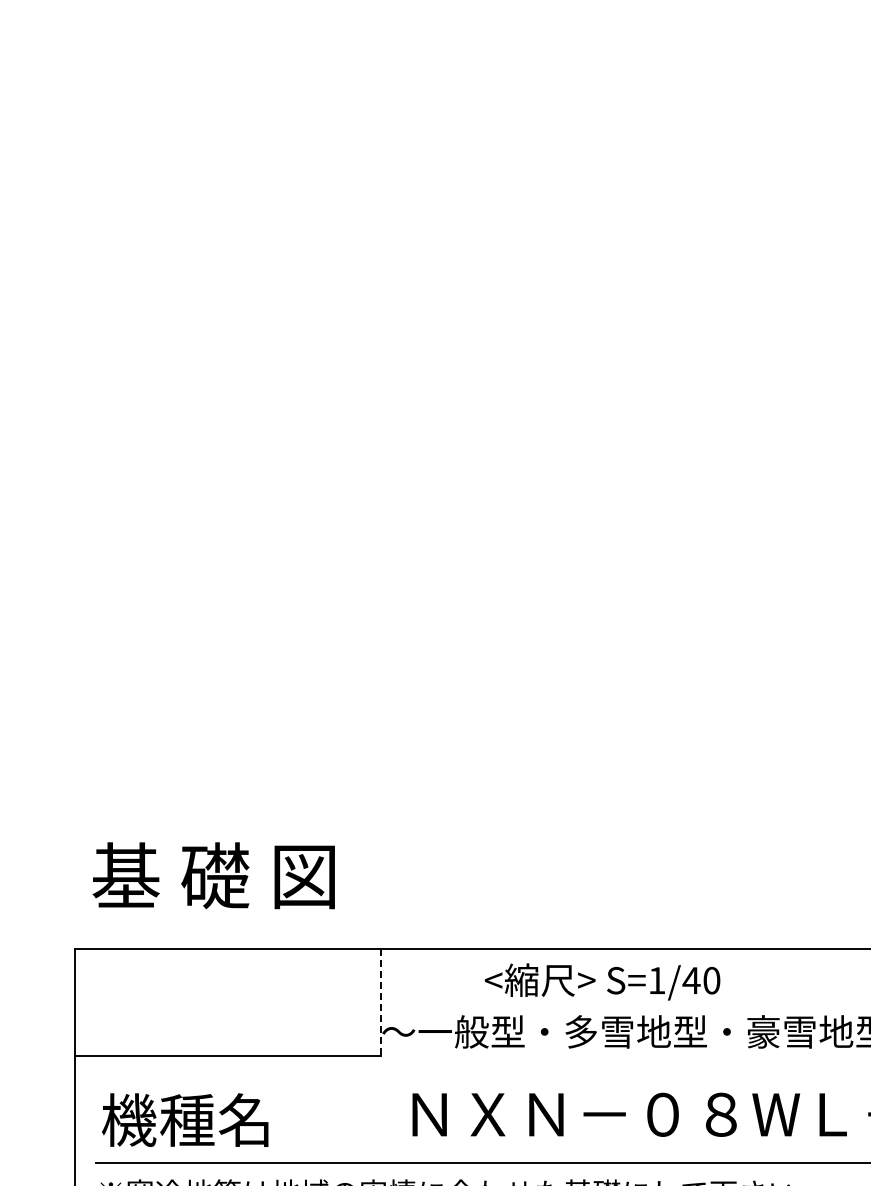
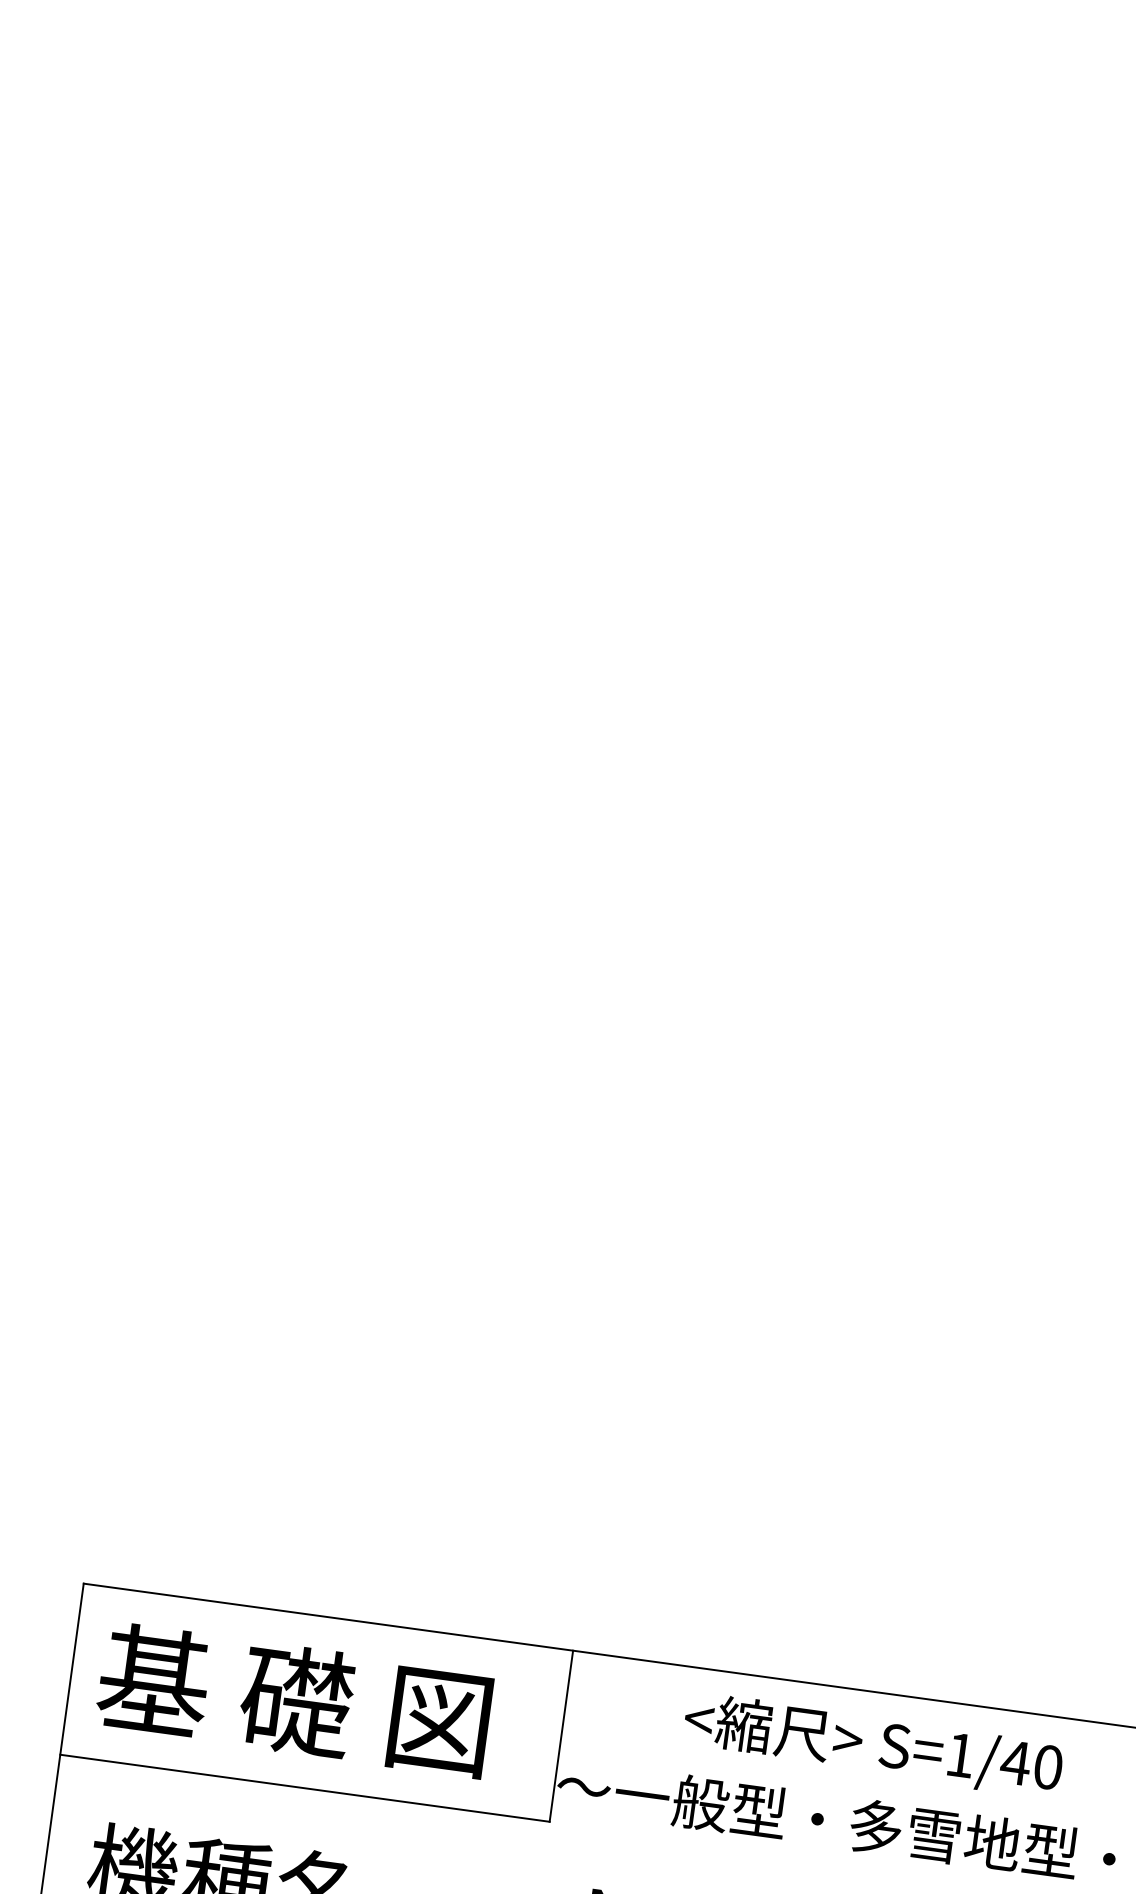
text: (213, 875) -> (294, 1699), moved
text: (602, 981) -> (873, 1744), moved
line: (380, 1003) -> (561, 1737), dashed -> solid

